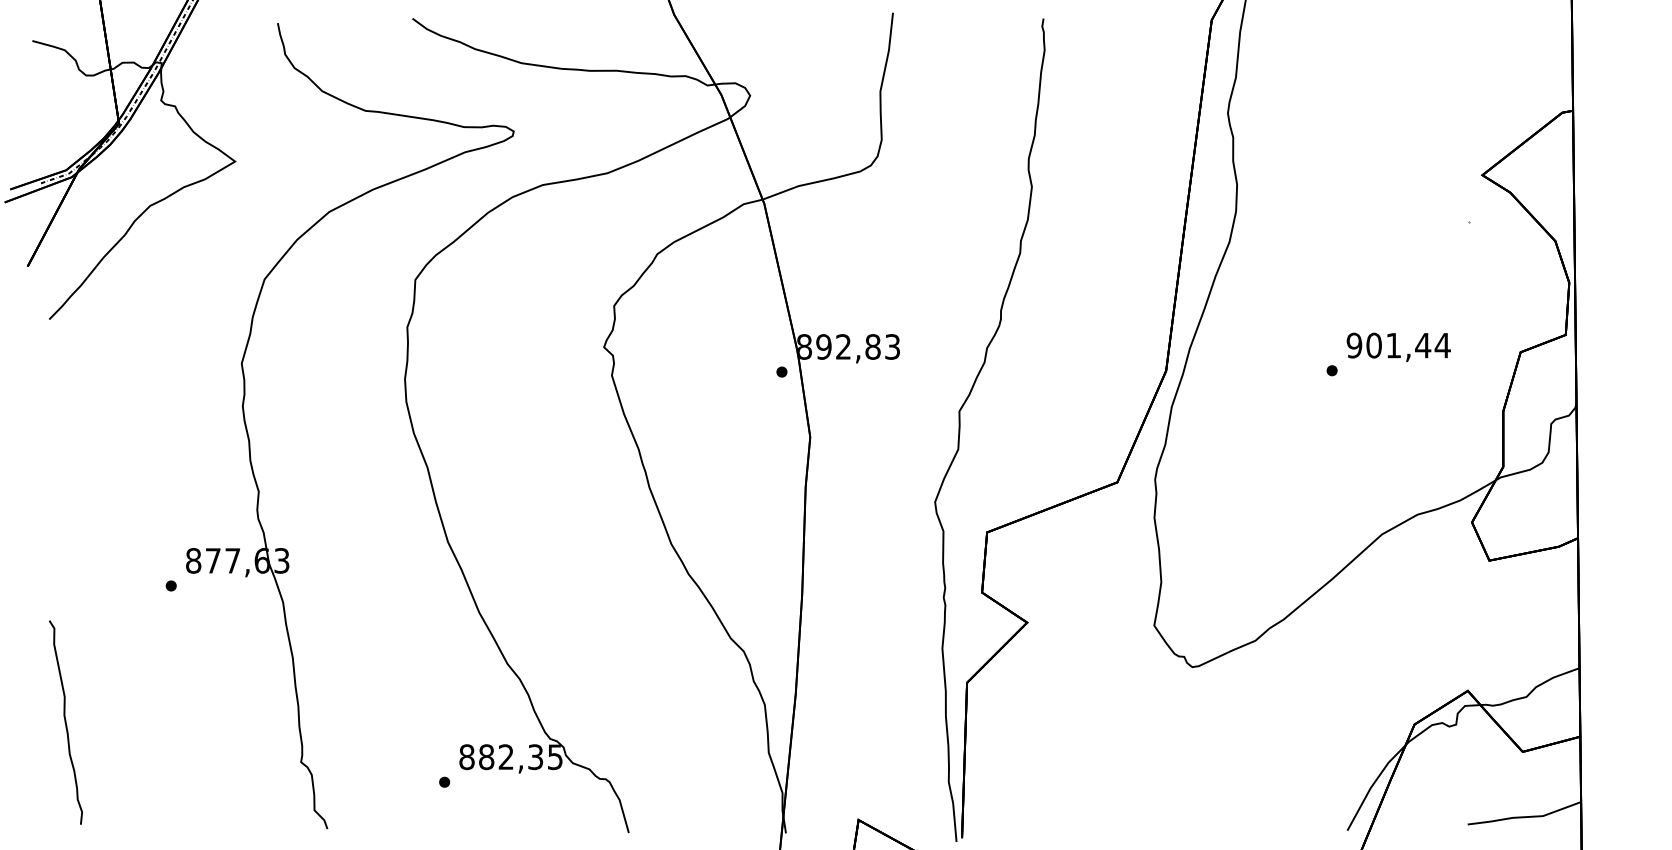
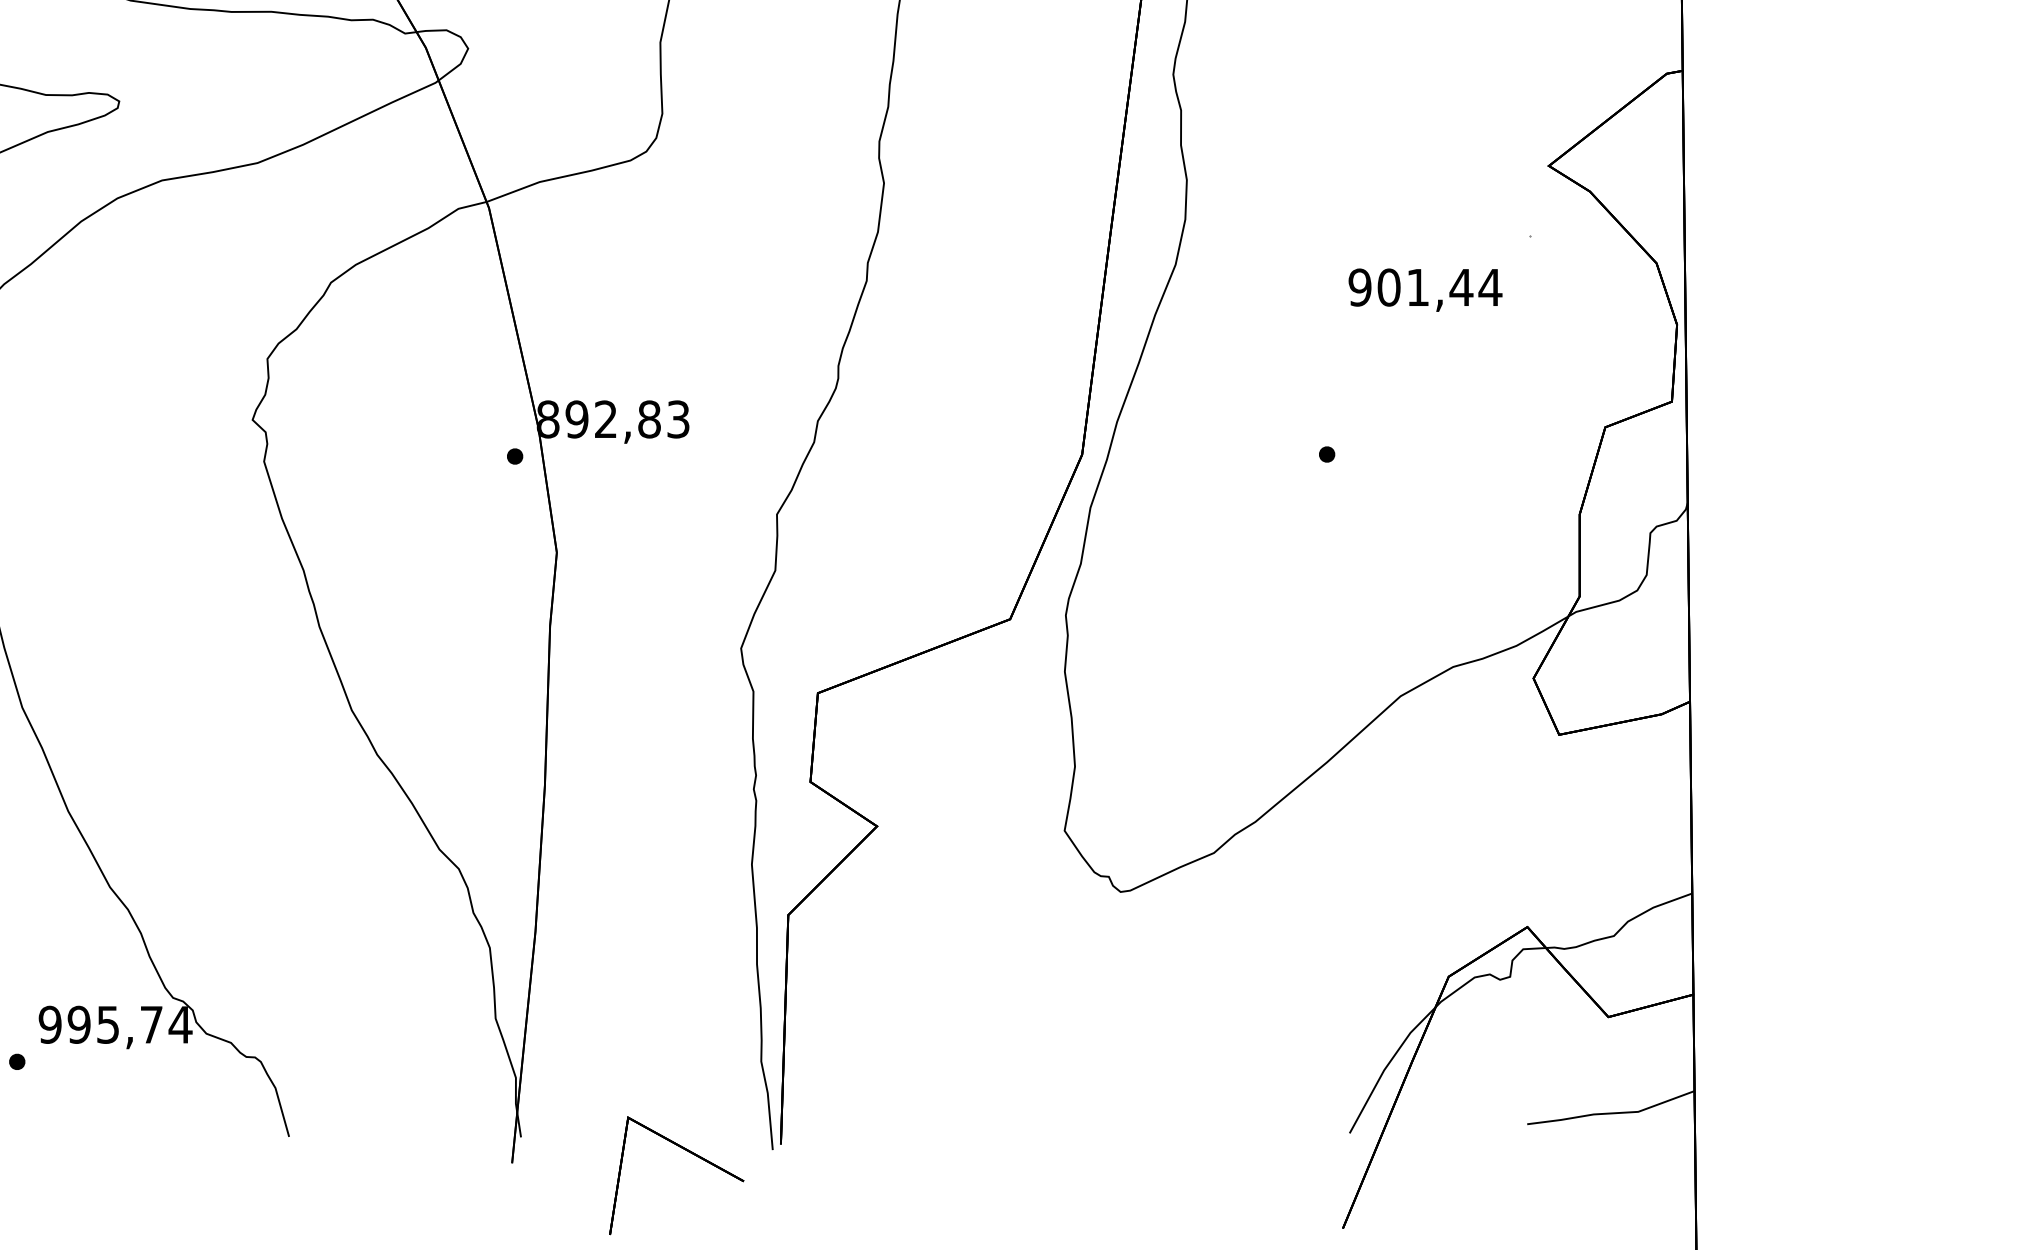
text: (1398, 347) -> (1425, 290), moved
text: (511, 757) -> (115, 1025), 882,35 -> 995,74

